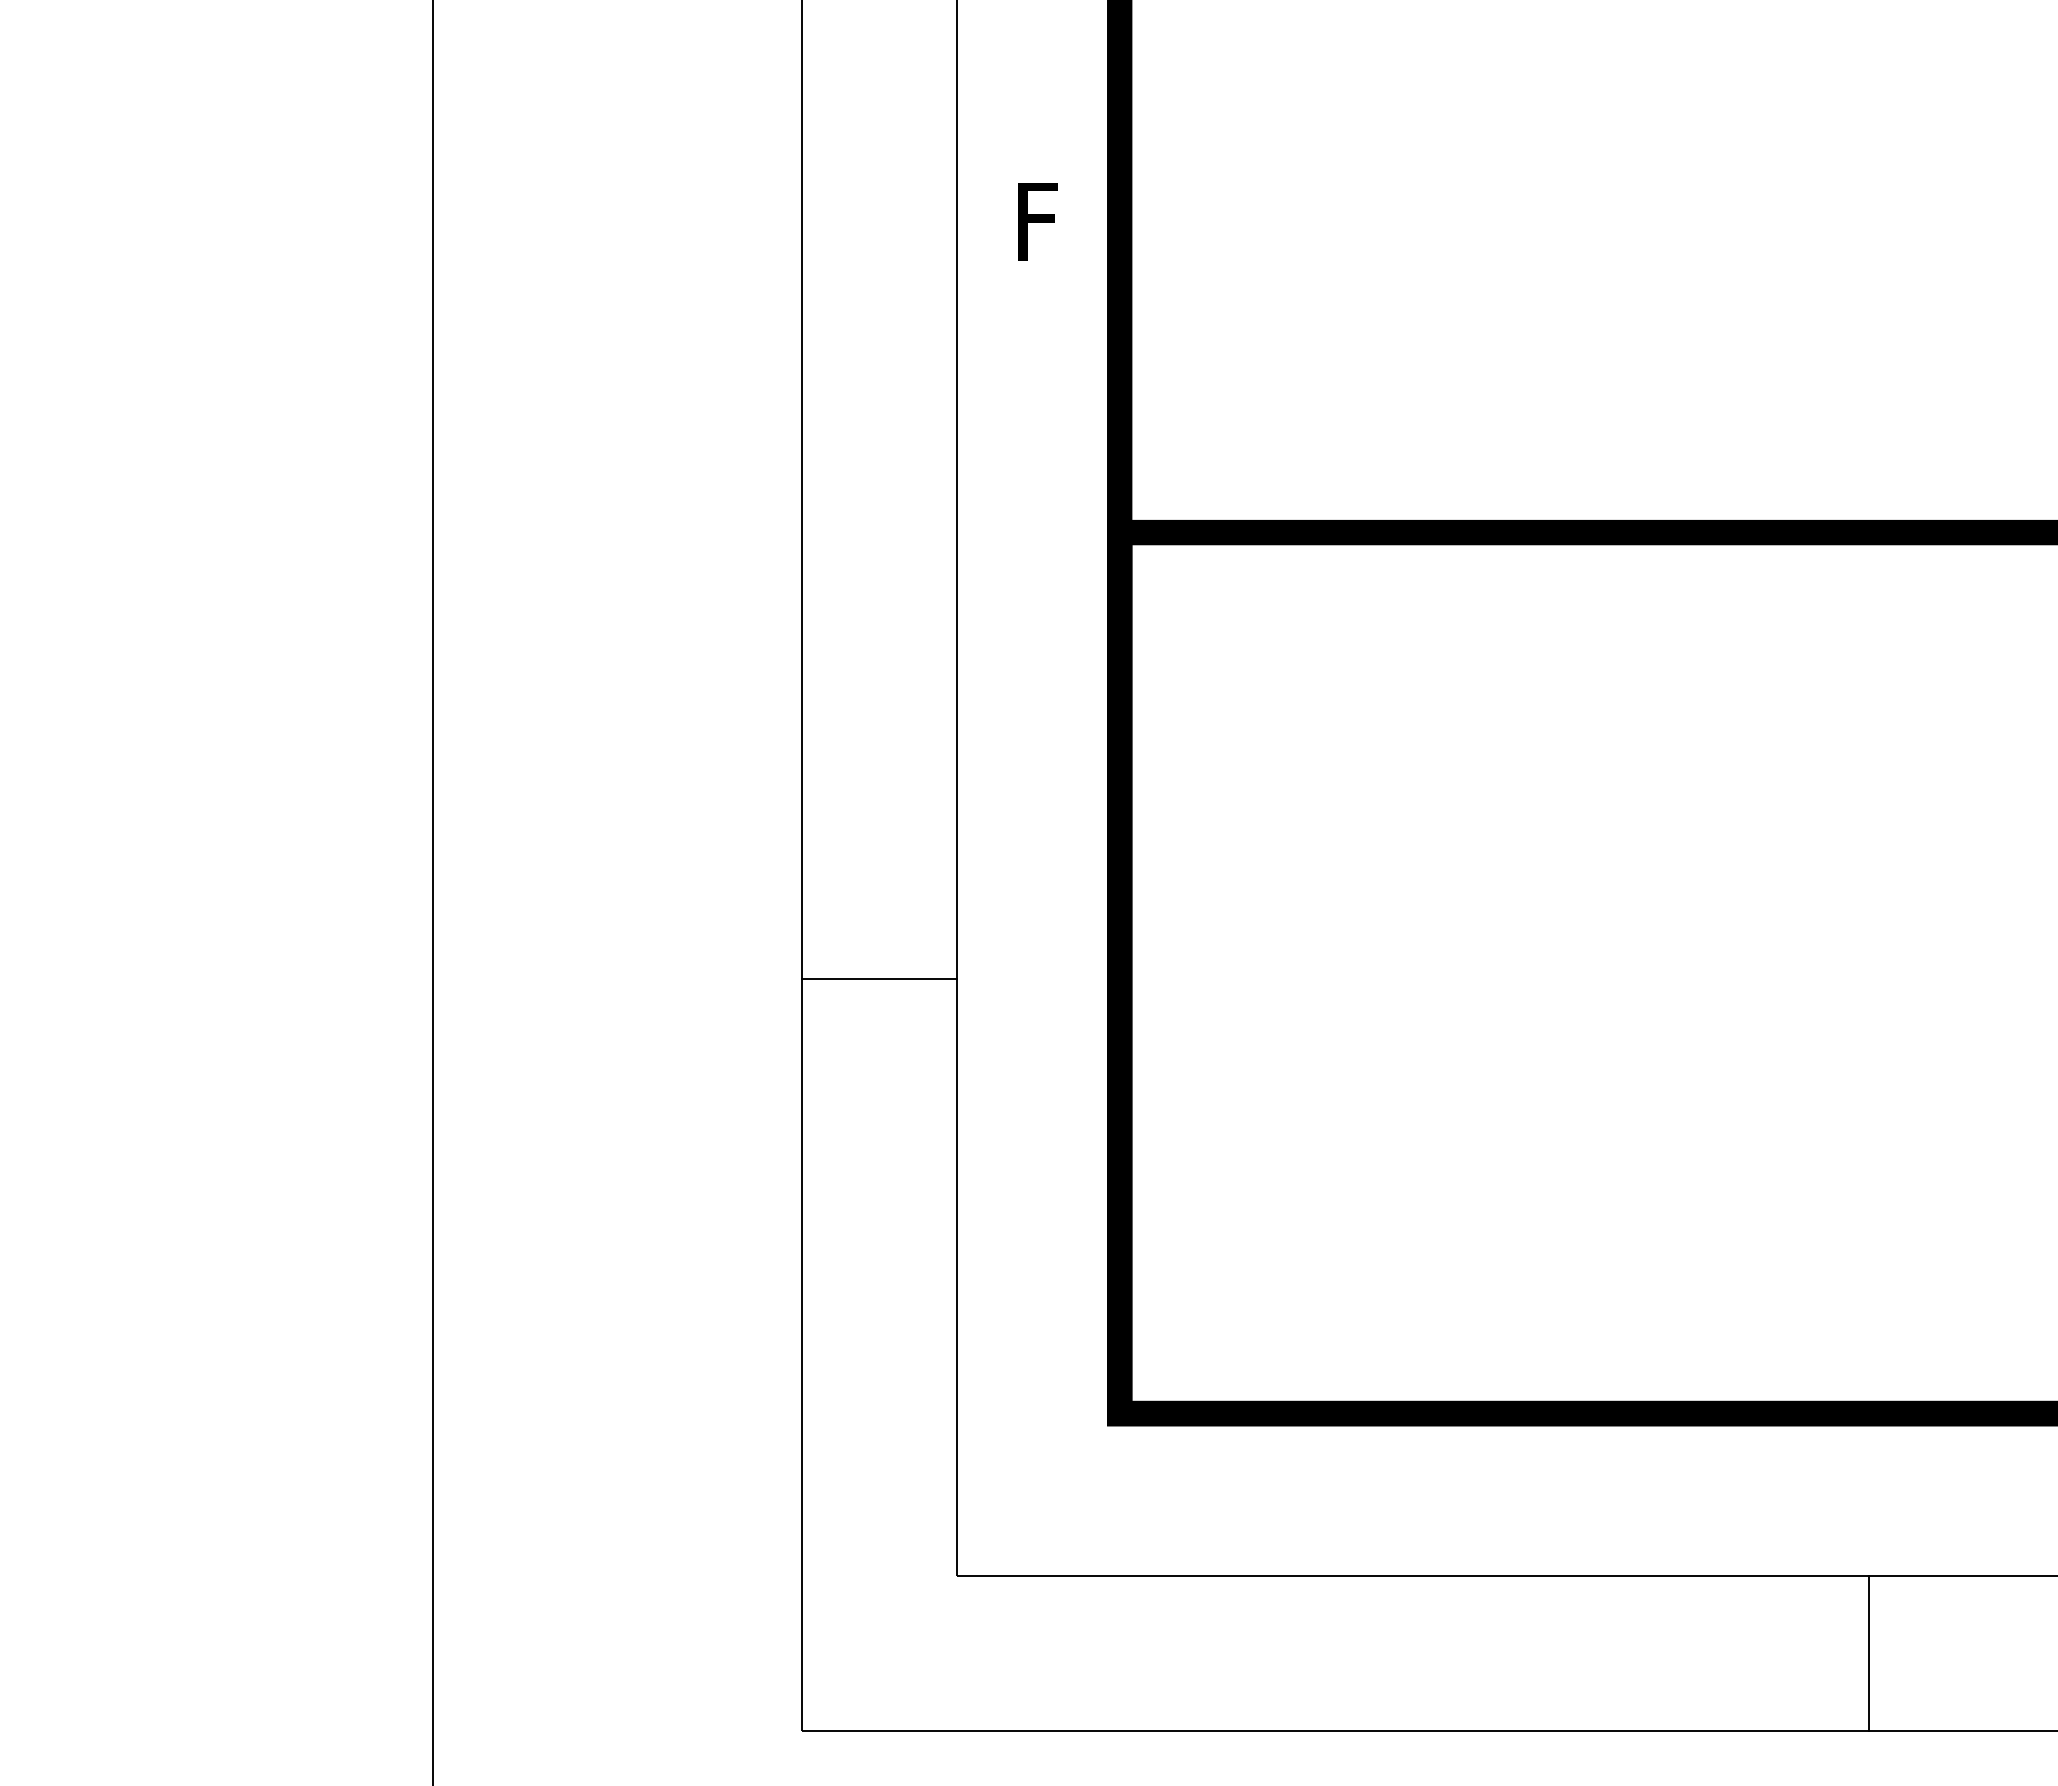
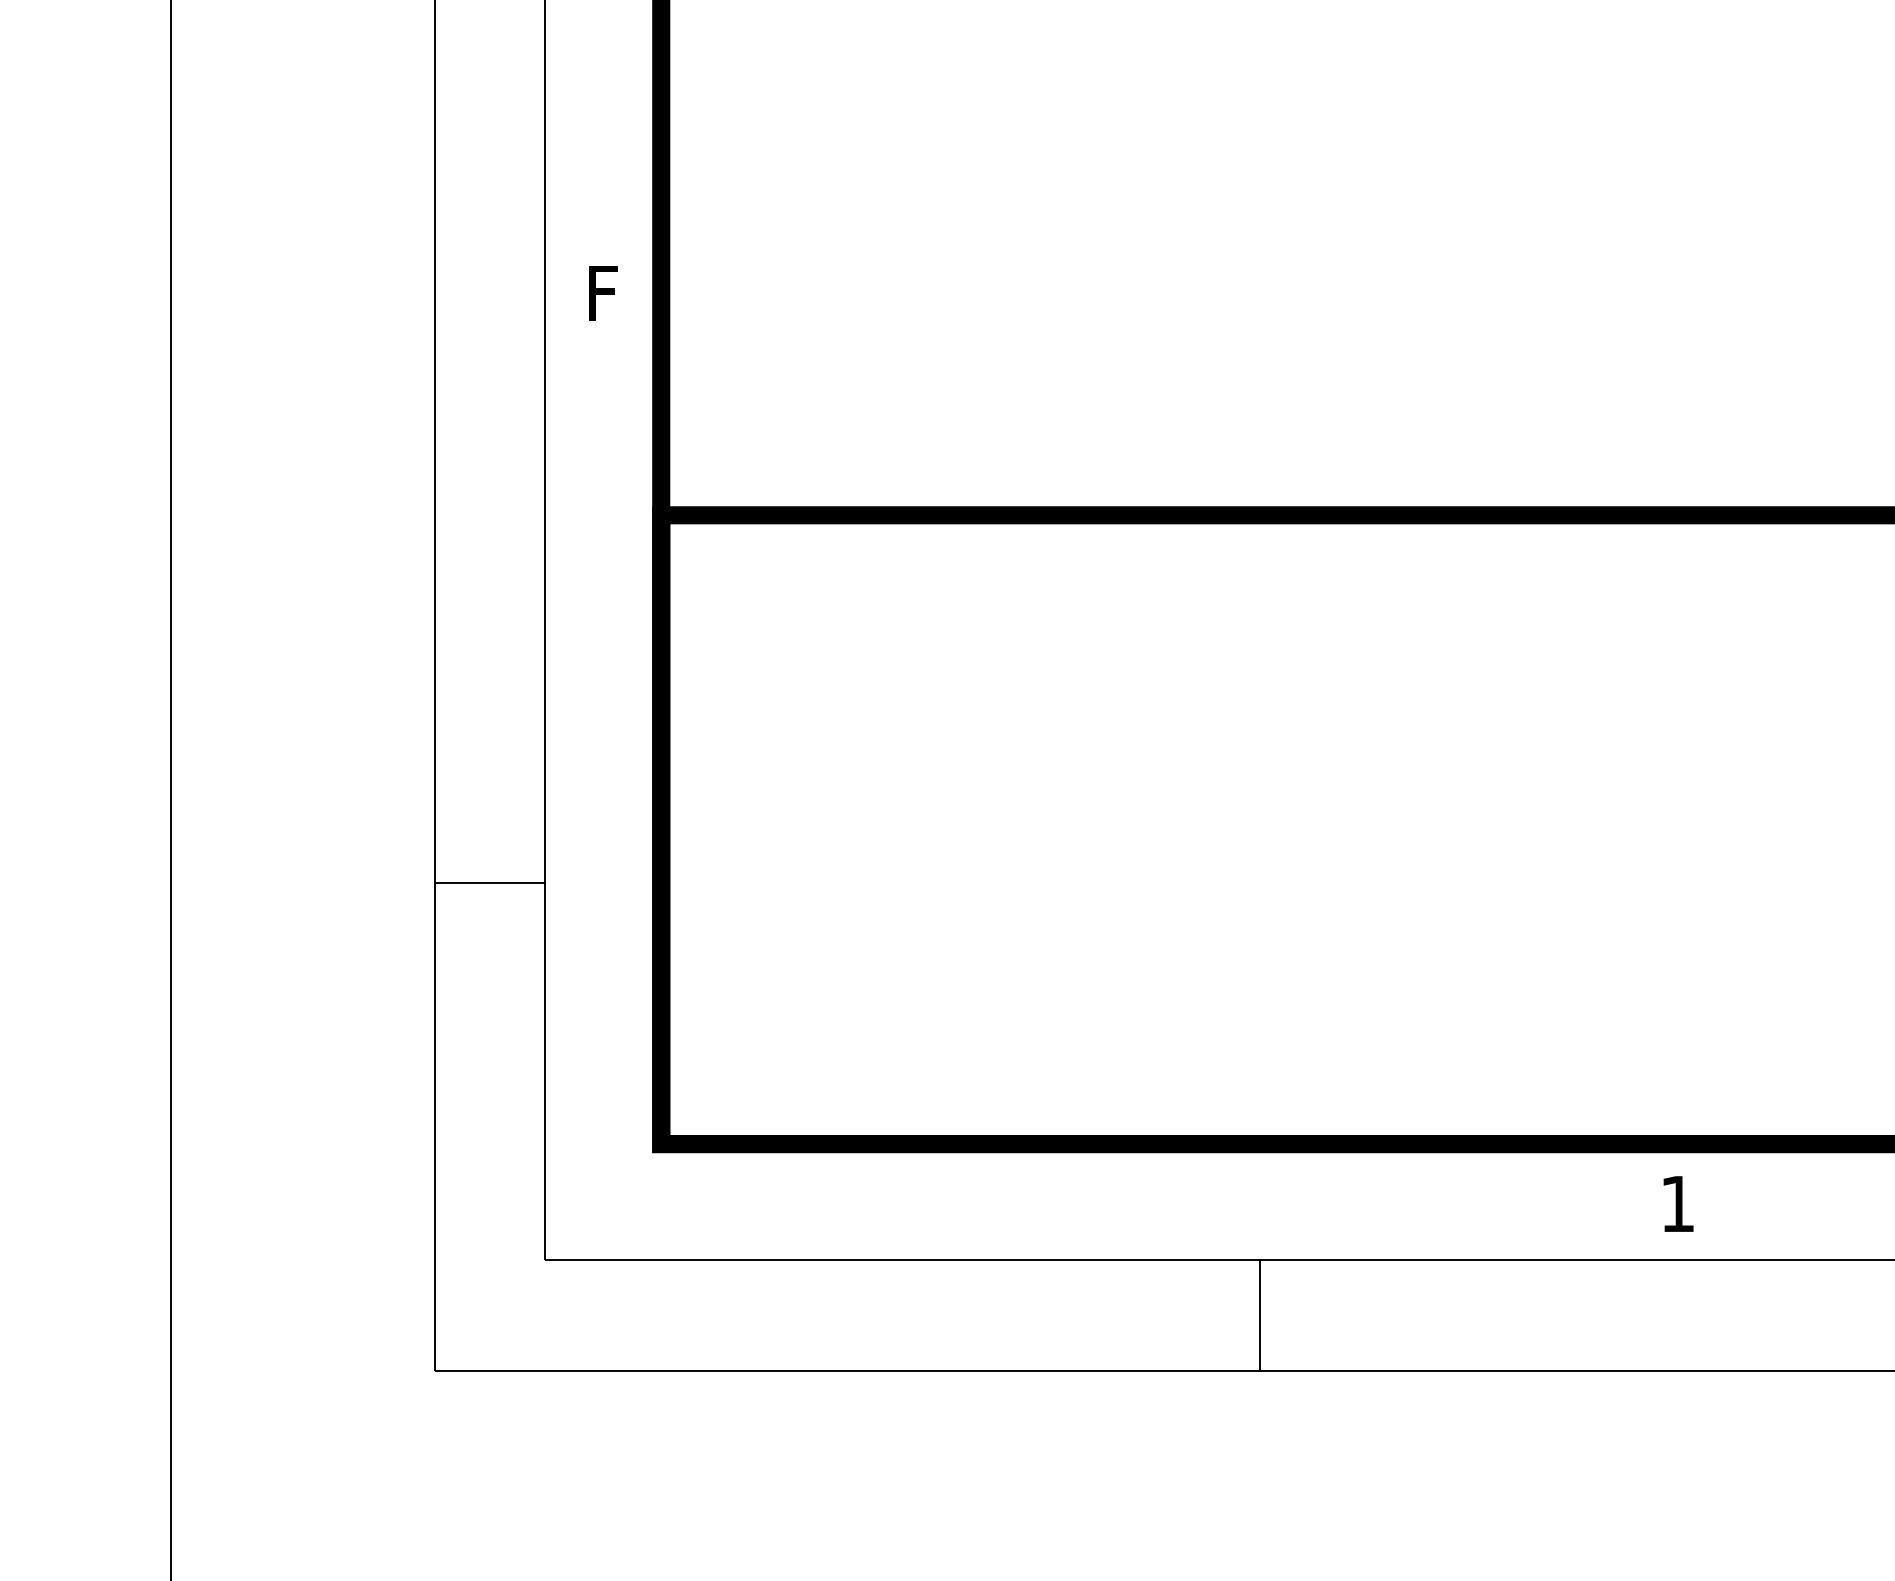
line: (879, 978) -> (489, 882), moved
line: (1869, 1653) -> (1260, 1315), moved

